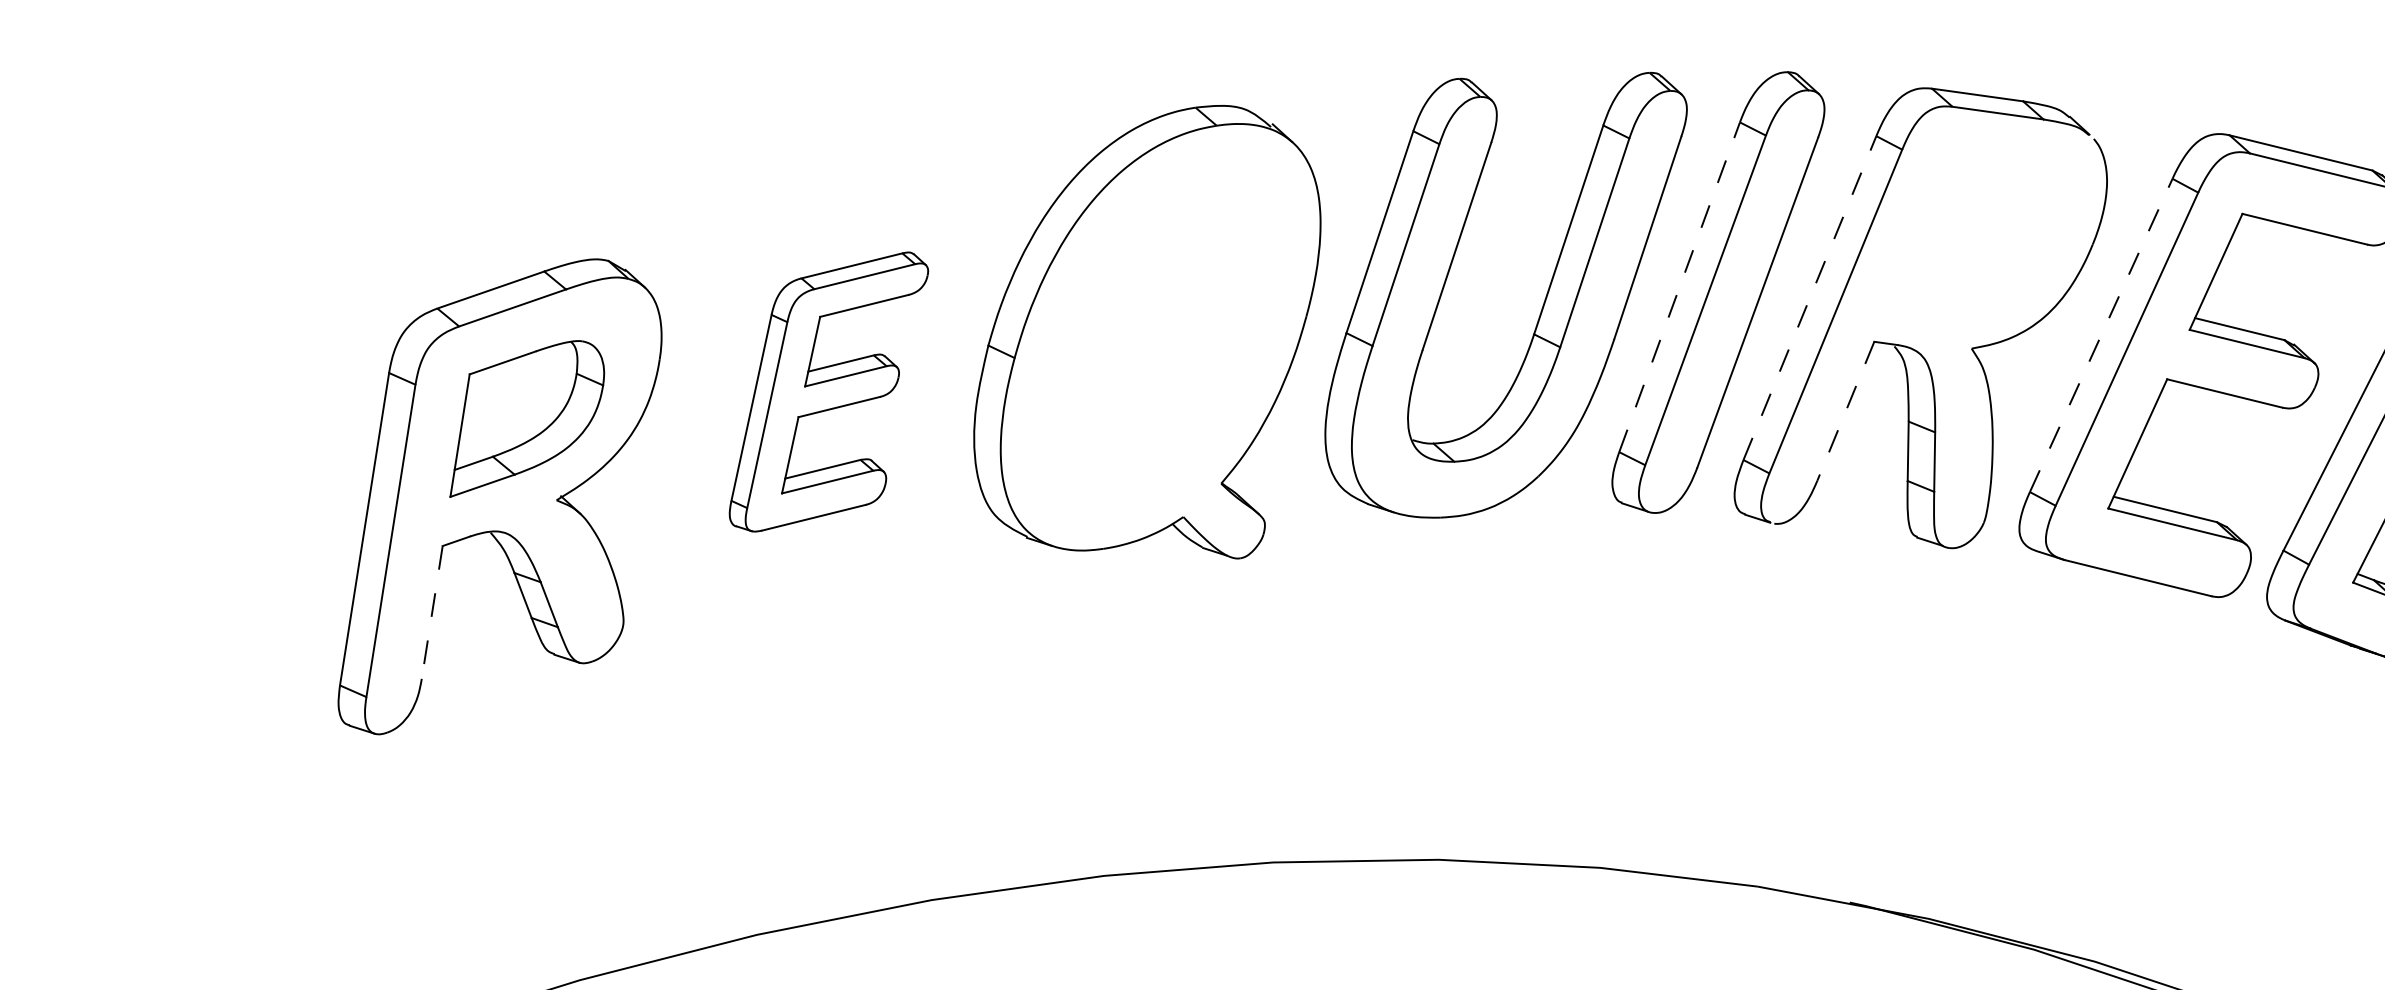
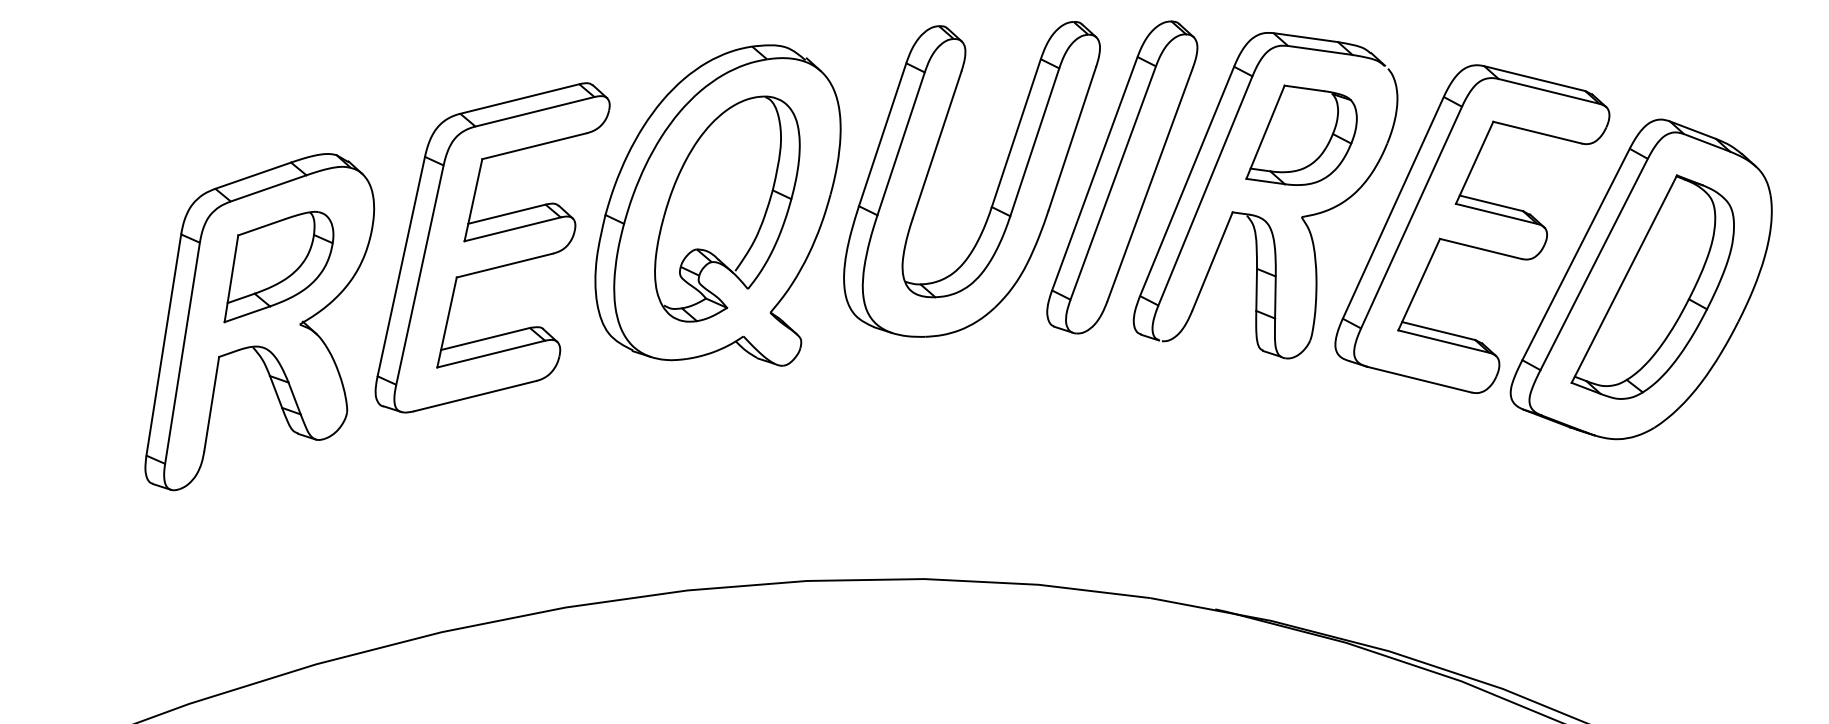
part: (1971, 231) -> (1301, 134), added
line: (1680, 286) -> (1095, 173), dashed -> solid
line: (1810, 298) -> (1187, 181), dashed -> solid
line: (2101, 334) -> (1393, 207), dashed -> solid
part: (1160, 336) -> (727, 208), added
part: (828, 391) -> (492, 247), size x1.67
line: (1845, 411) -> (1212, 261), dashed -> solid
line: (431, 611) -> (211, 403), dashed -> solid

